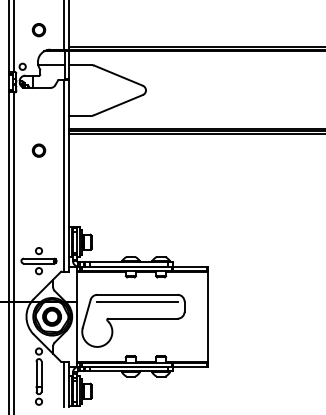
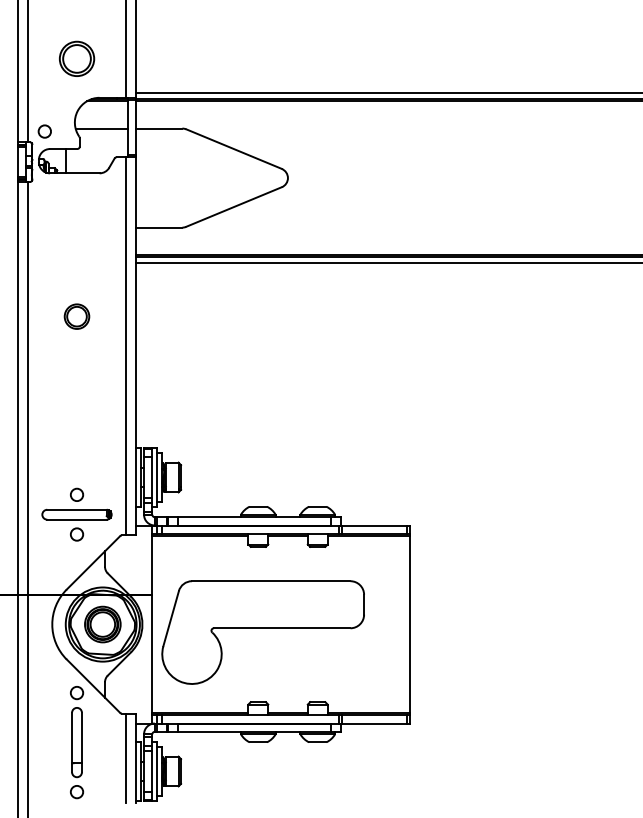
part: (38, 30) -> (75, 59), size x1.4
part: (38, 150) -> (75, 316), moved
line: (137, 301) -> (271, 594), removed

